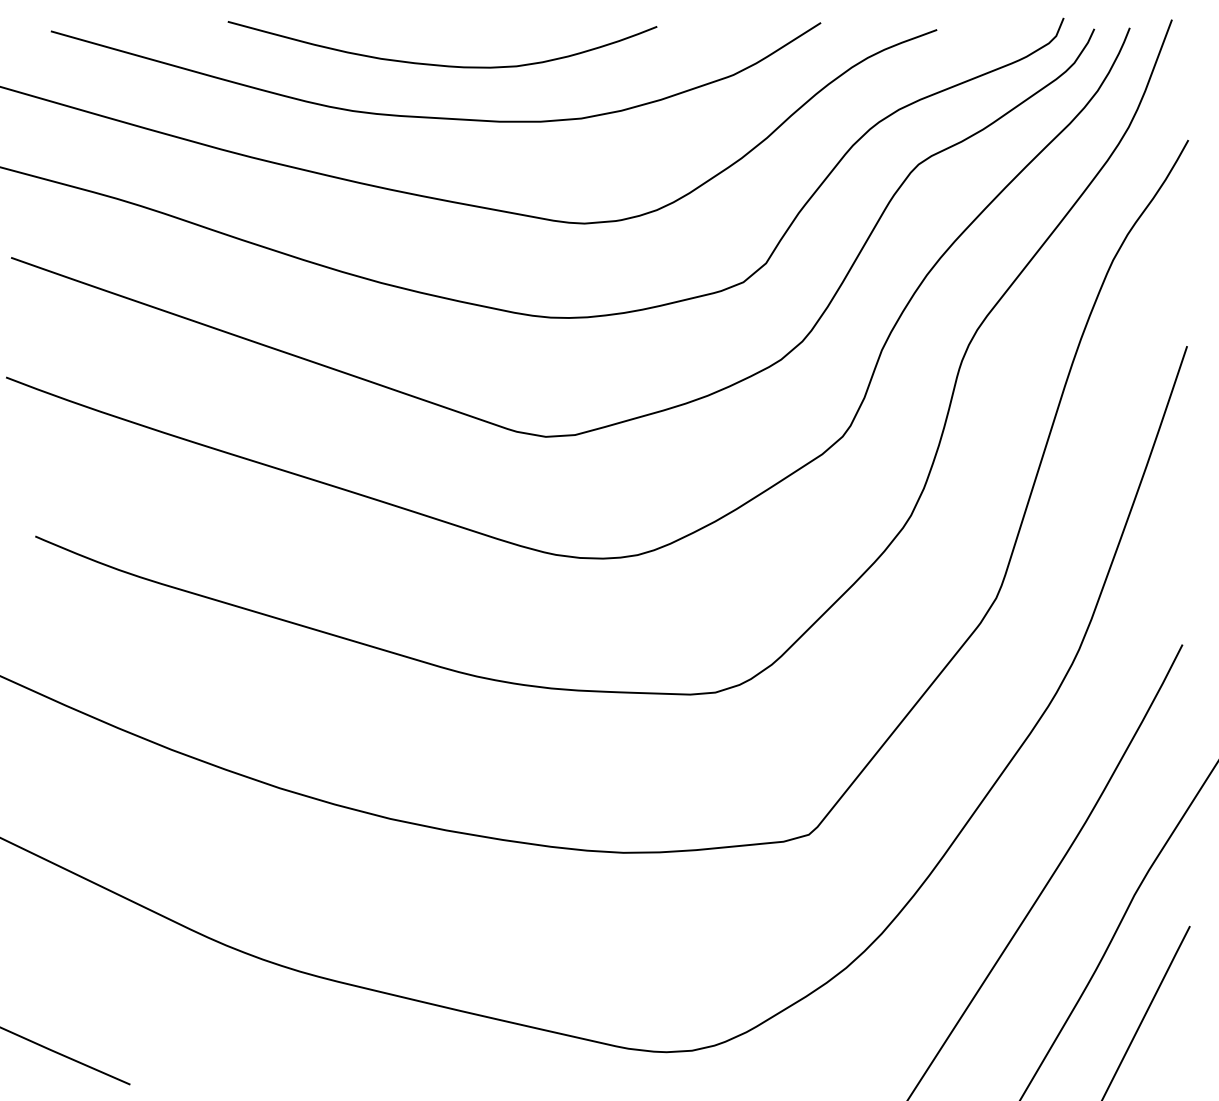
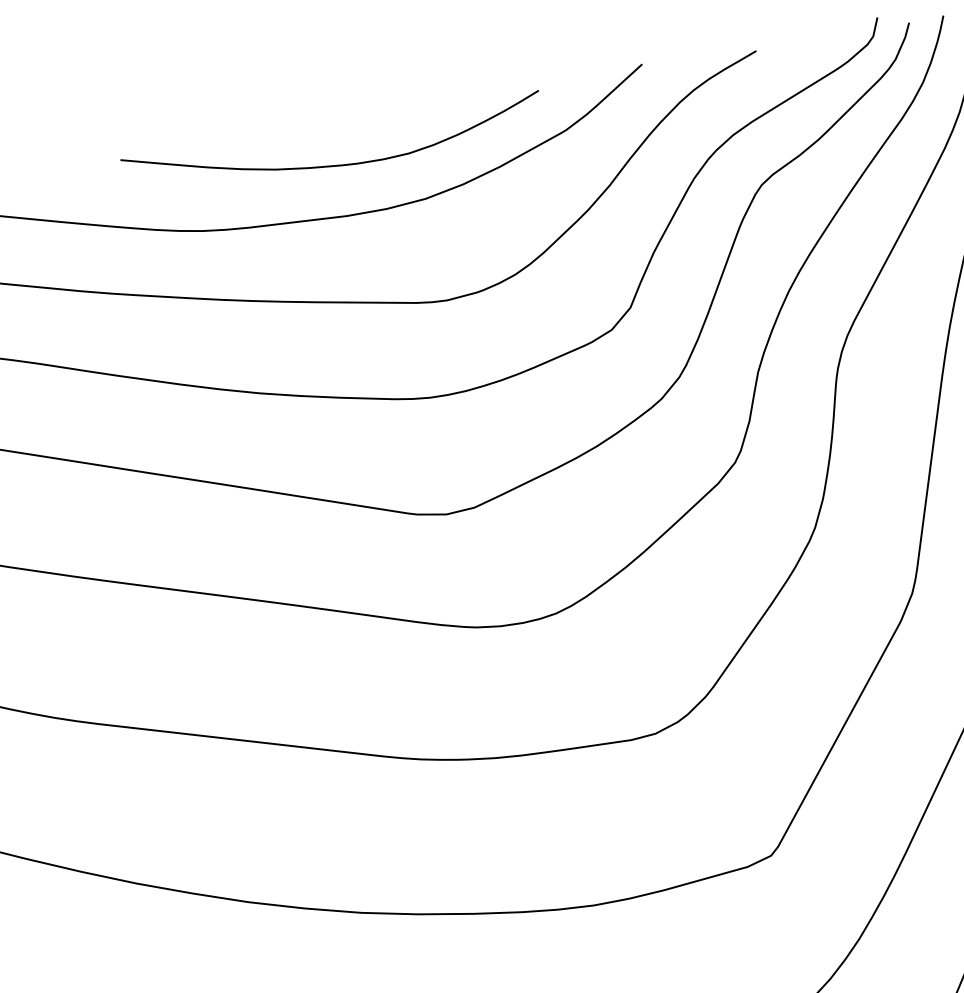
curve: (442, 64) -> (336, 164), moved

